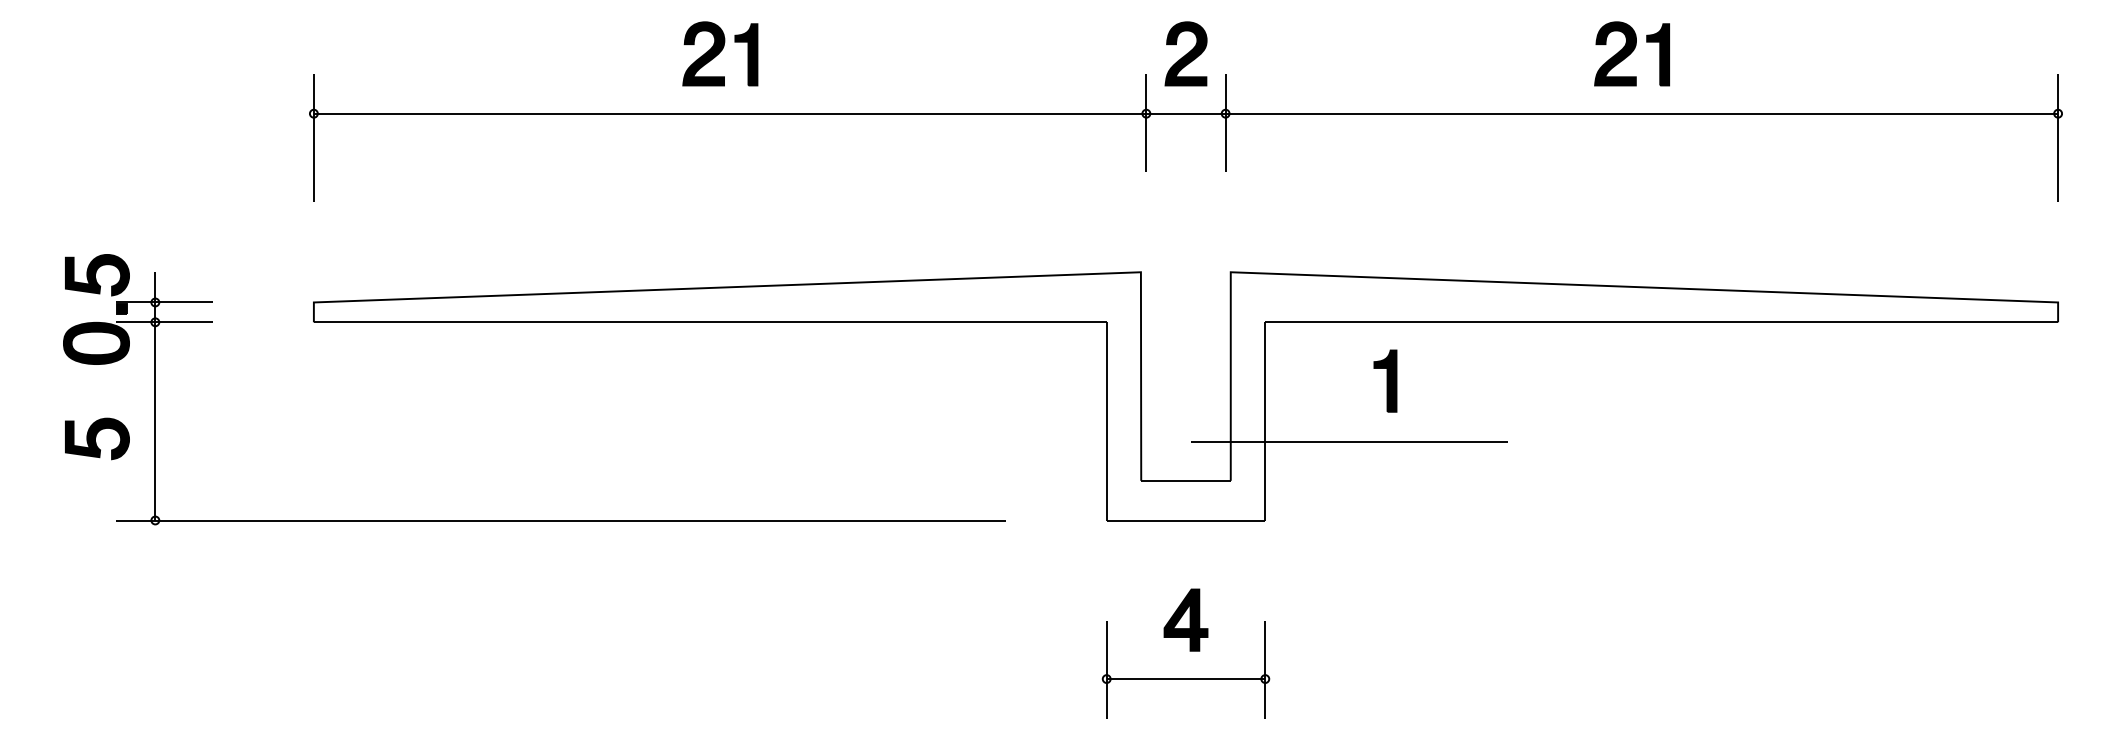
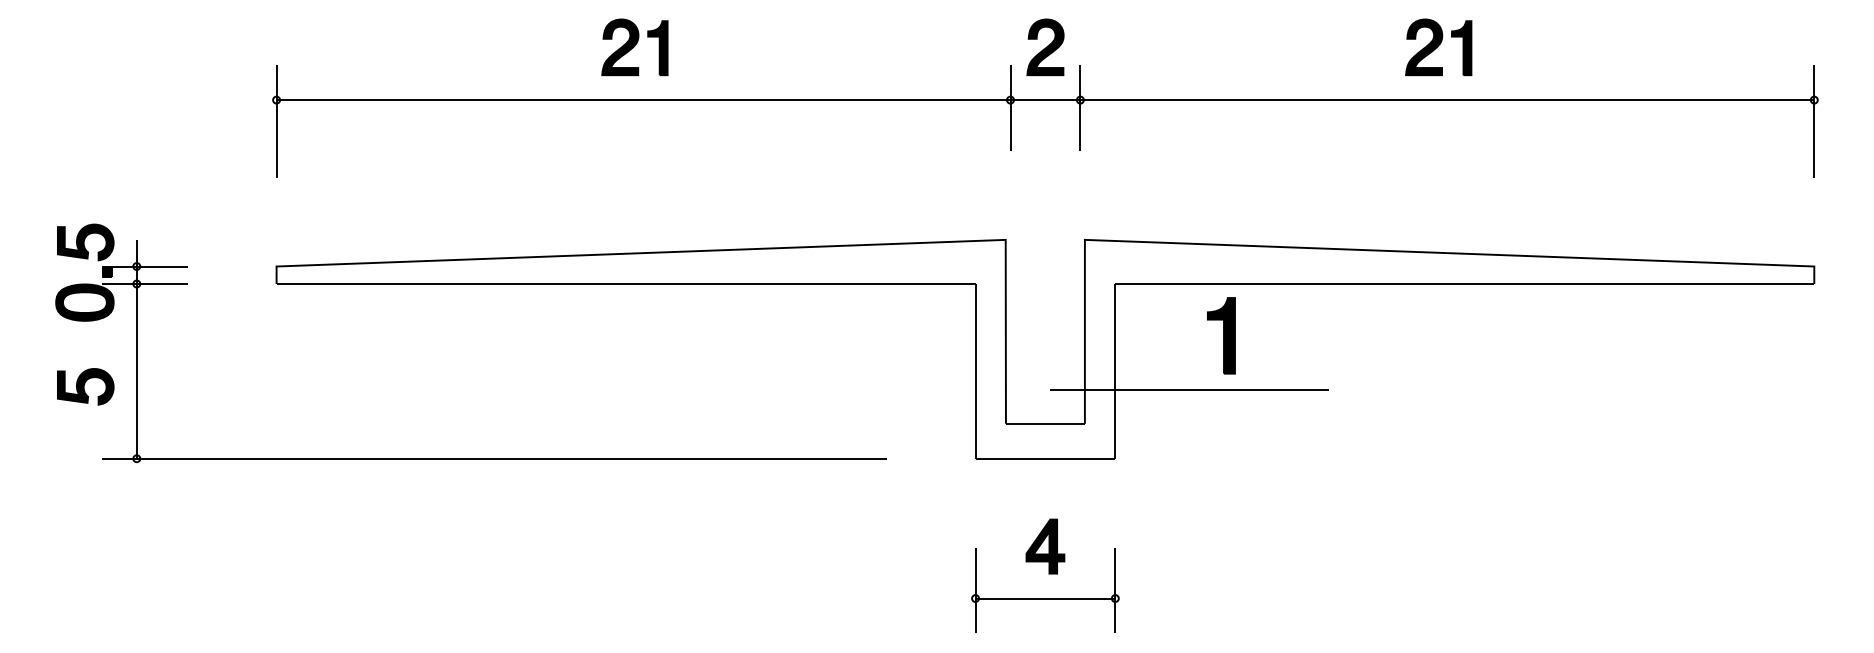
part: (1384, 380) -> (1220, 335), size x1.4

